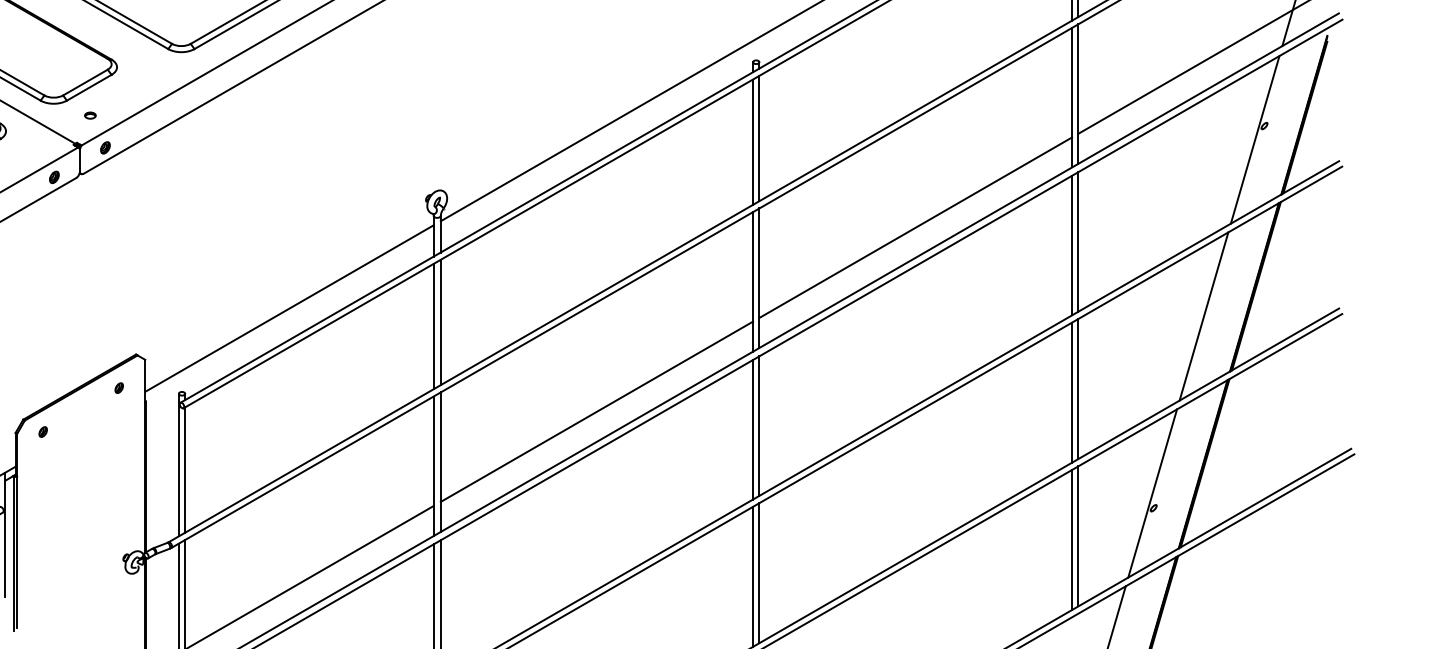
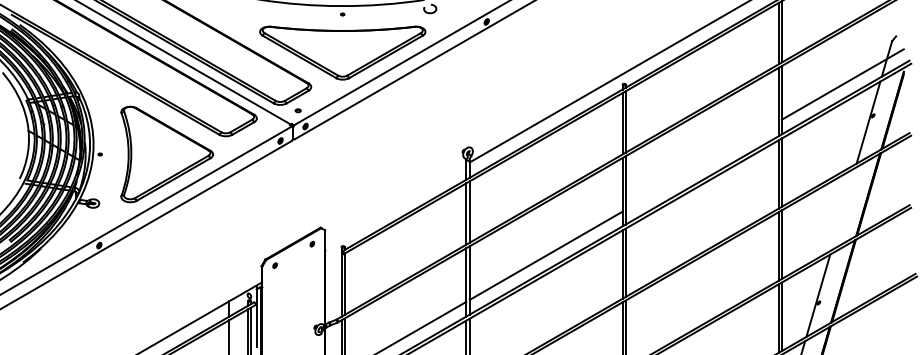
line: (914, 227) -> (701, 165), removed
line: (289, 309) -> (395, 205), removed
line: (1204, 315) -> (843, 208), removed

